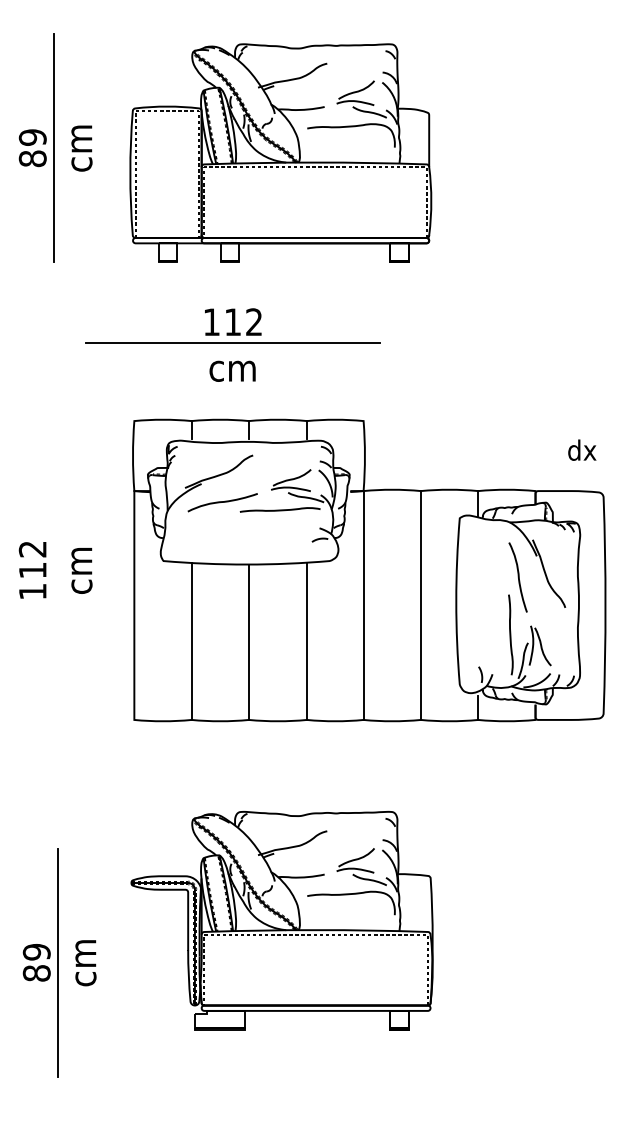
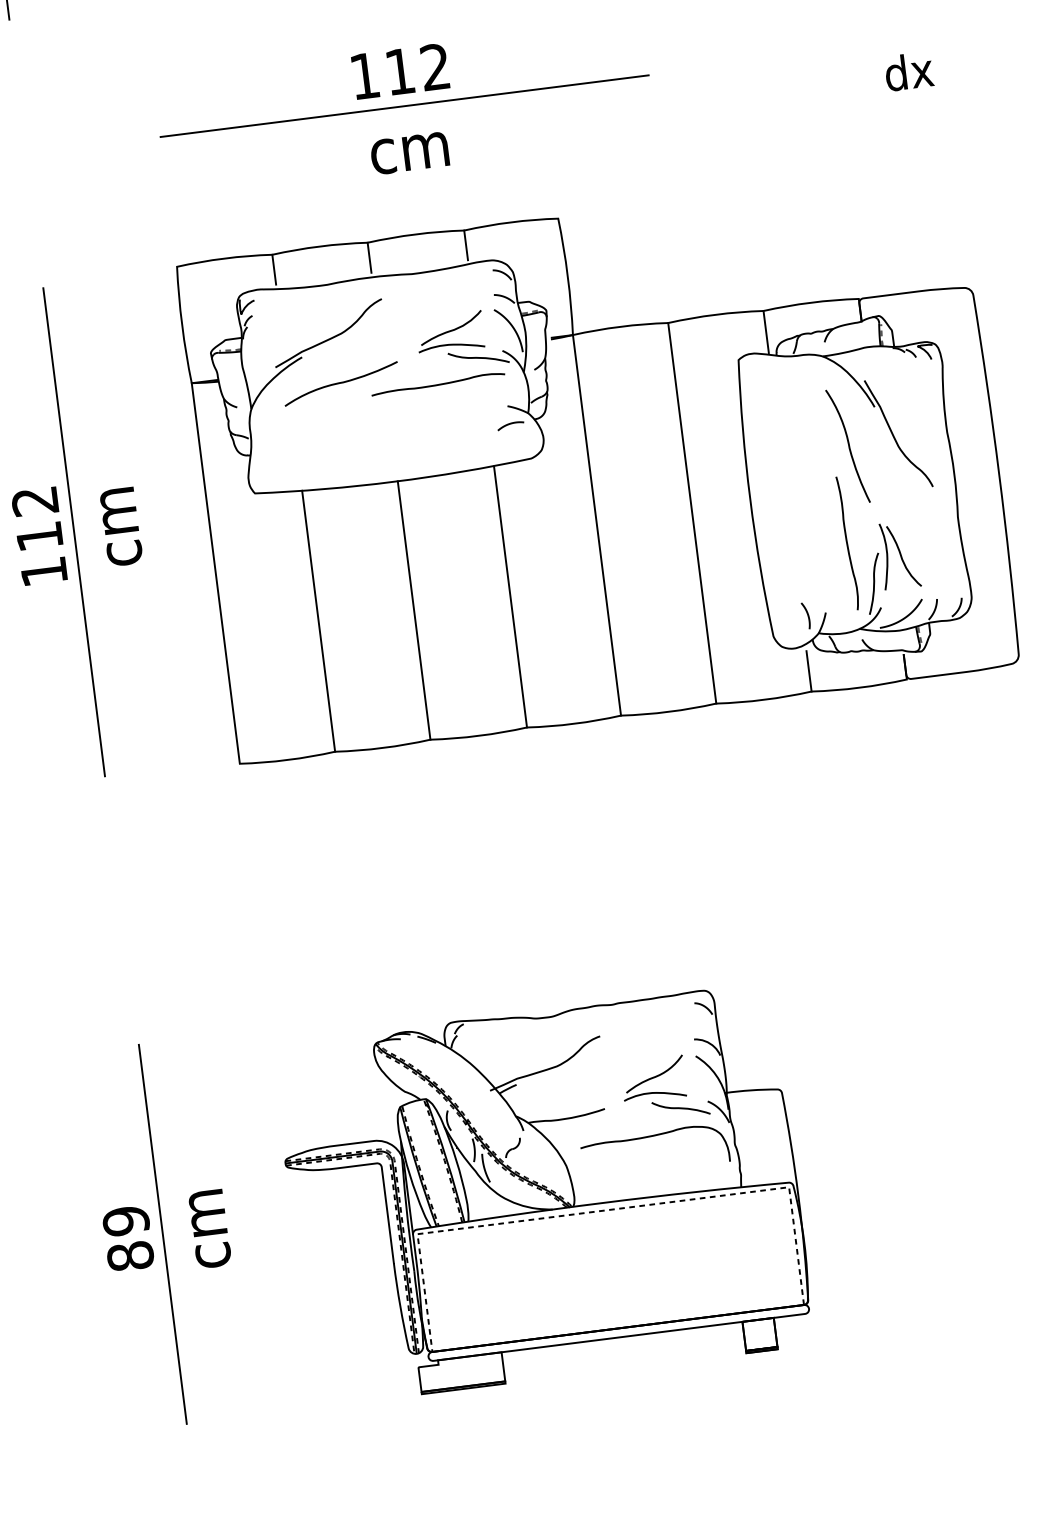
part: (232, 344) -> (403, 108), moved
text: (582, 449) -> (909, 70), moved
line: (53, 570) -> (74, 532), added
part: (281, 920) -> (542, 1194), moved
part: (59, 962) -> (165, 1233), moved

